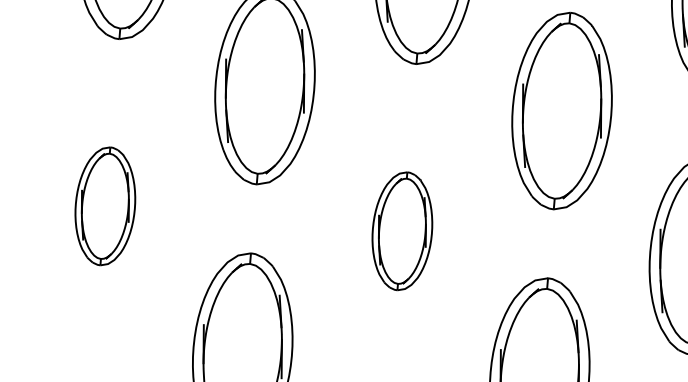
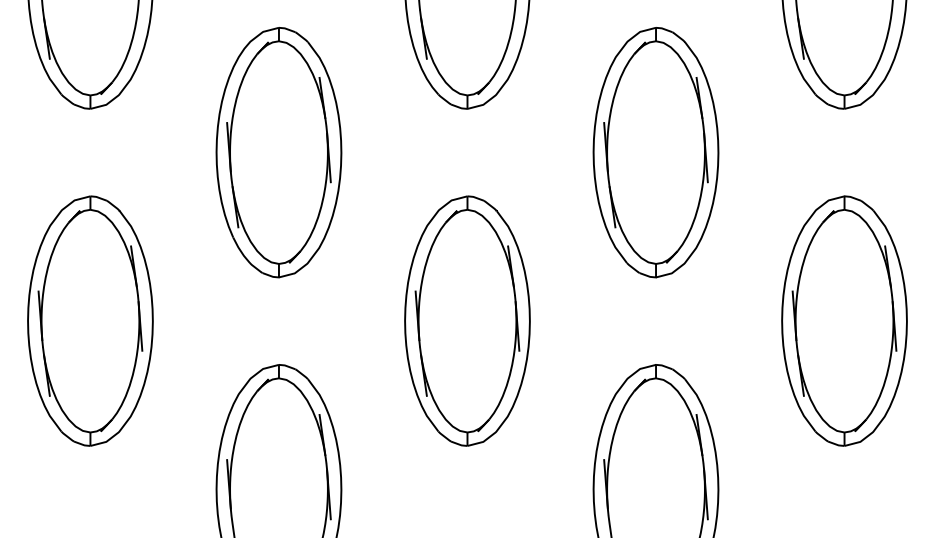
part: (105, 205) -> (90, 320), size x1.67
part: (402, 230) -> (467, 320), size x1.67

